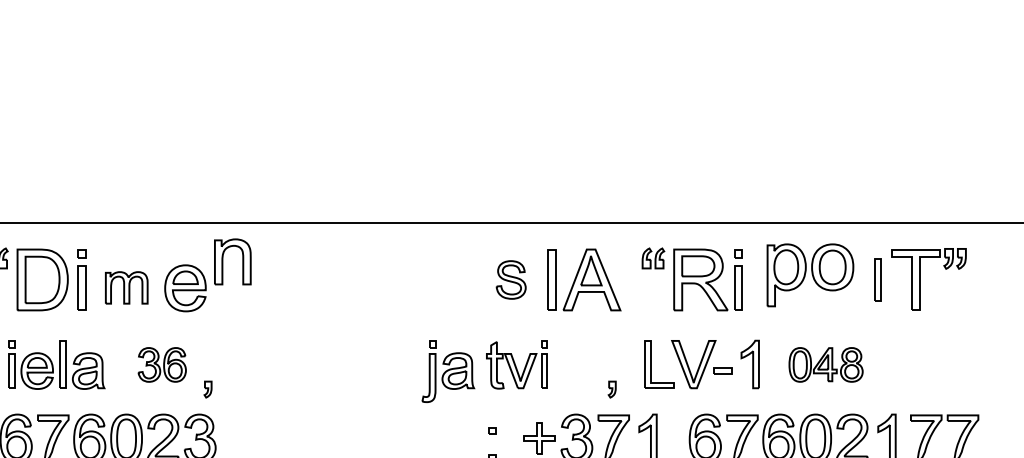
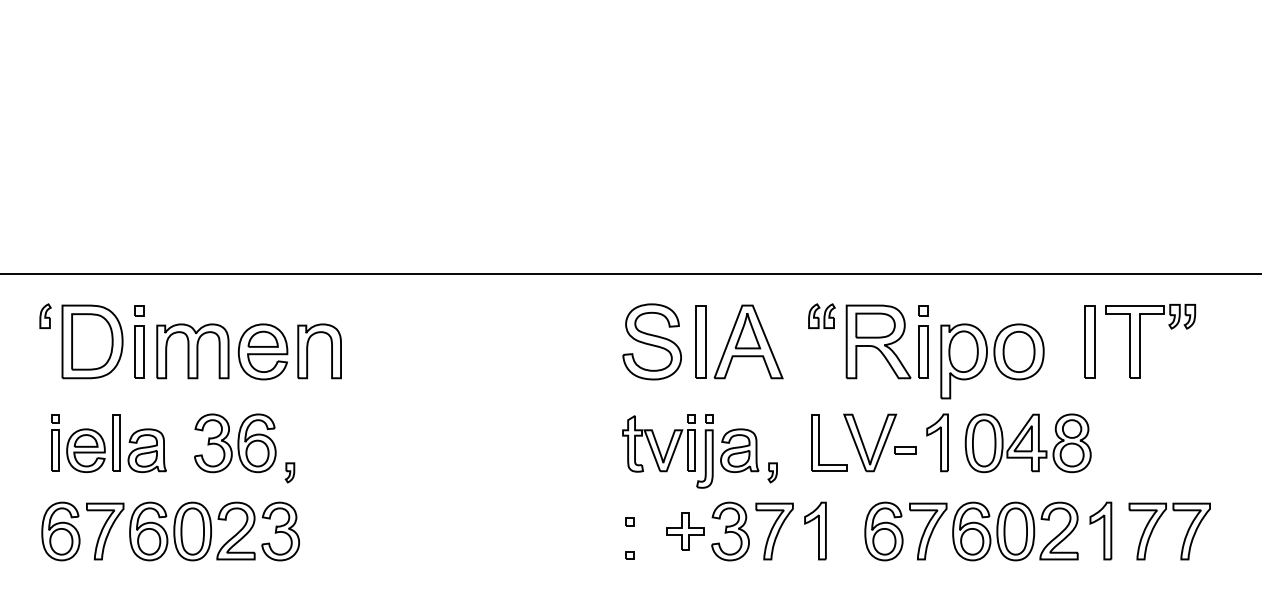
part: (223, 262) -> (308, 351), moved
part: (810, 275) -> (992, 361), moved
part: (510, 279) -> (651, 341), size x1.67
part: (877, 279) -> (1089, 341), size x1.43
part: (126, 287) -> (192, 351), size x1.43
part: (162, 365) -> (235, 443), size x1.43
part: (825, 365) -> (1027, 443), size x1.43
part: (447, 371) -> (727, 451), moved

